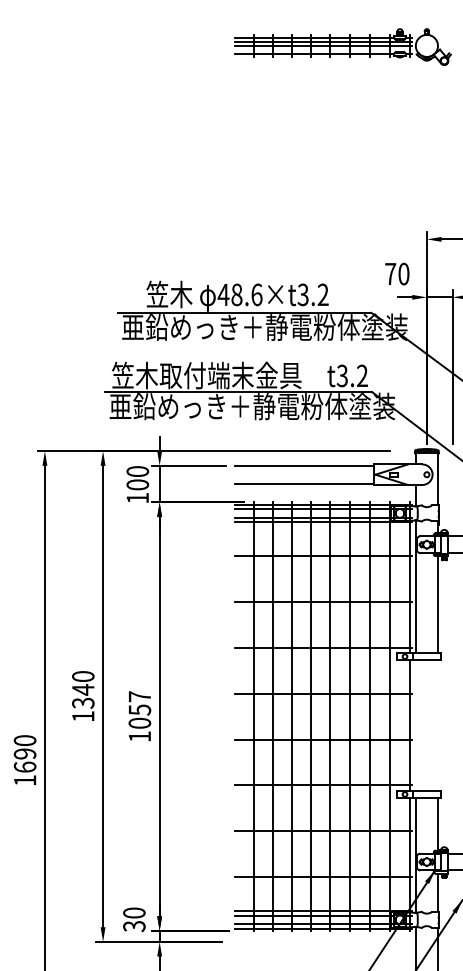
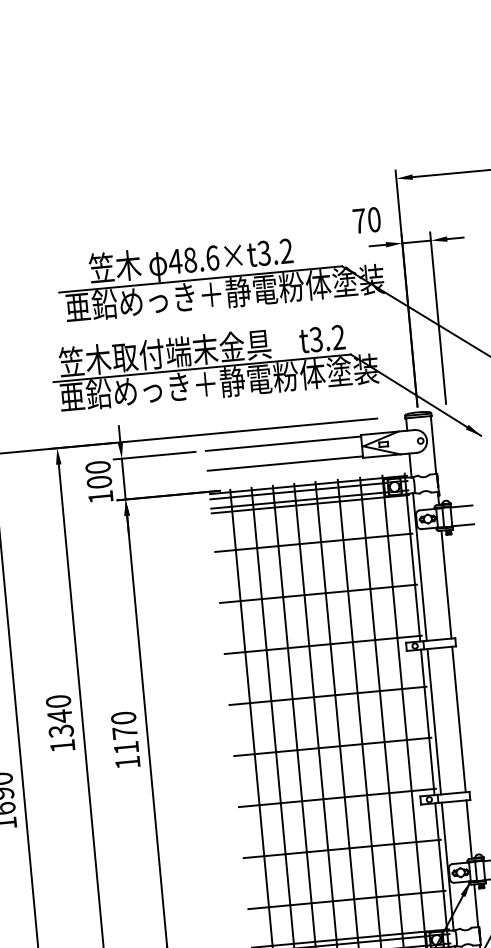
text: (139, 709) -> (124, 732), 1057 -> 1170
line: (415, 725) -> (433, 721), added
line: (437, 725) -> (458, 719), added

